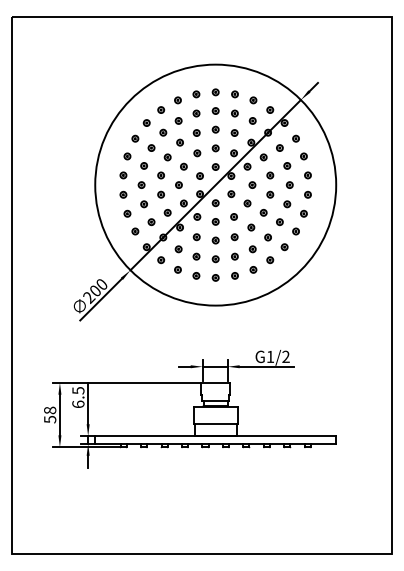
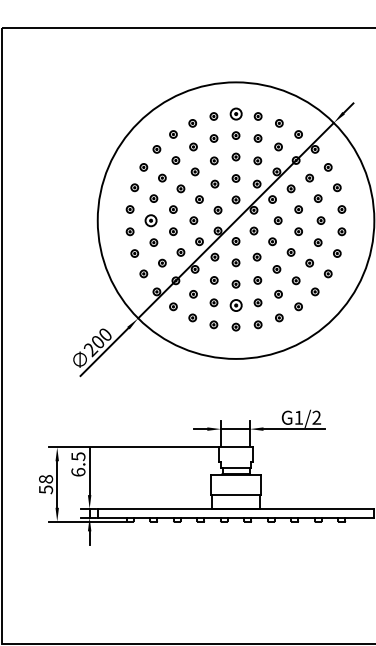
part: (215, 92) -> (235, 114), size x1.6
part: (141, 184) -> (150, 219), size x1.6
part: (215, 259) -> (235, 306), size x1.6

